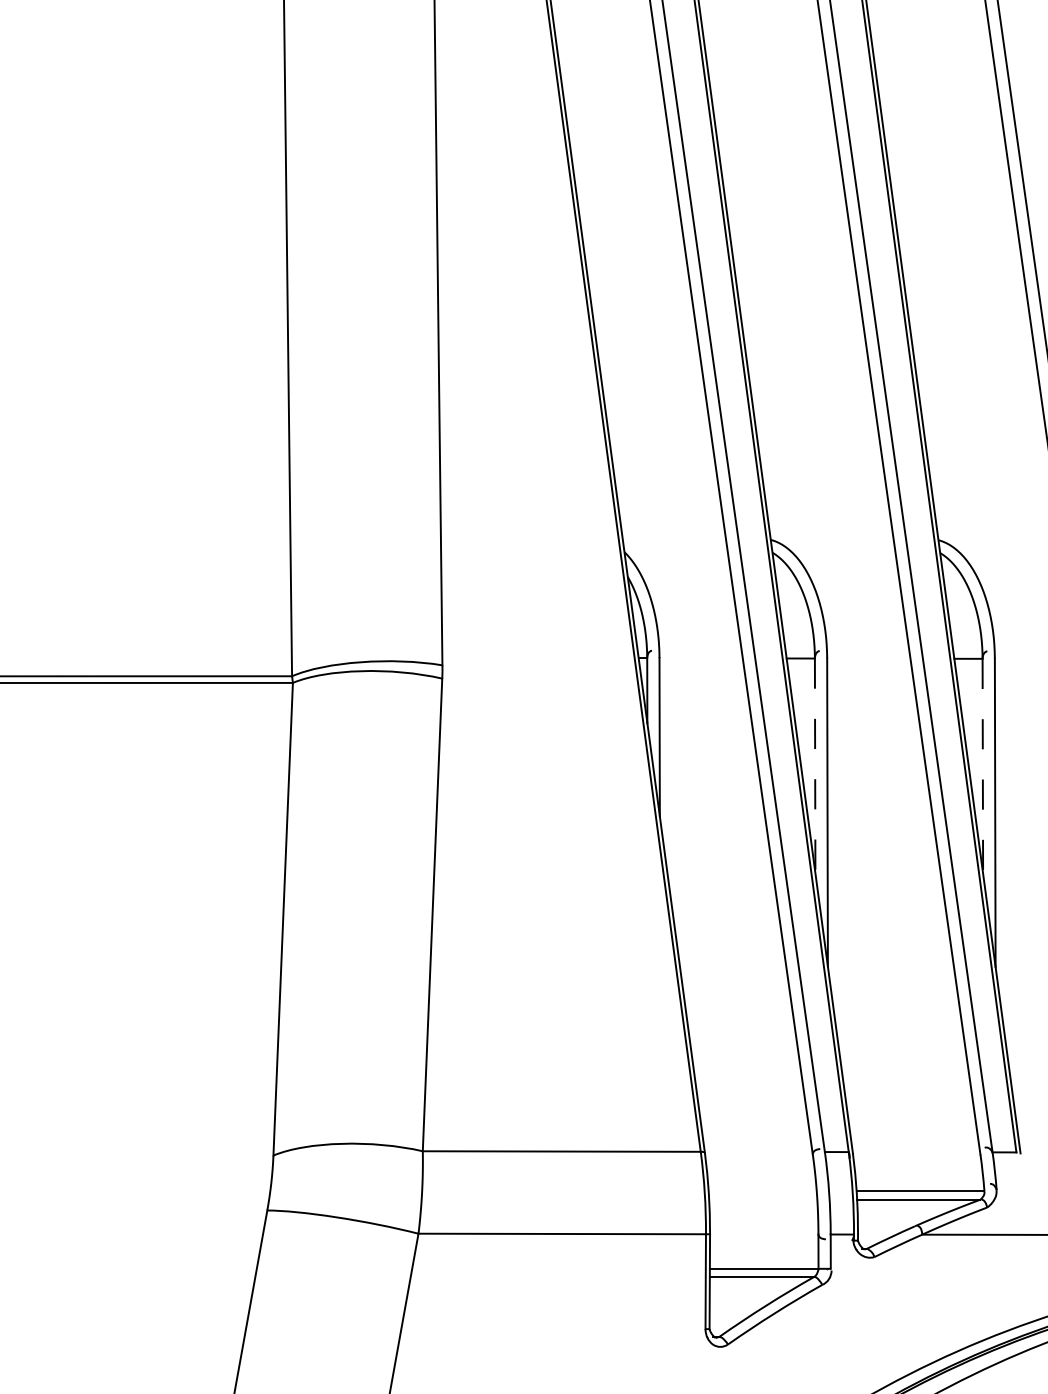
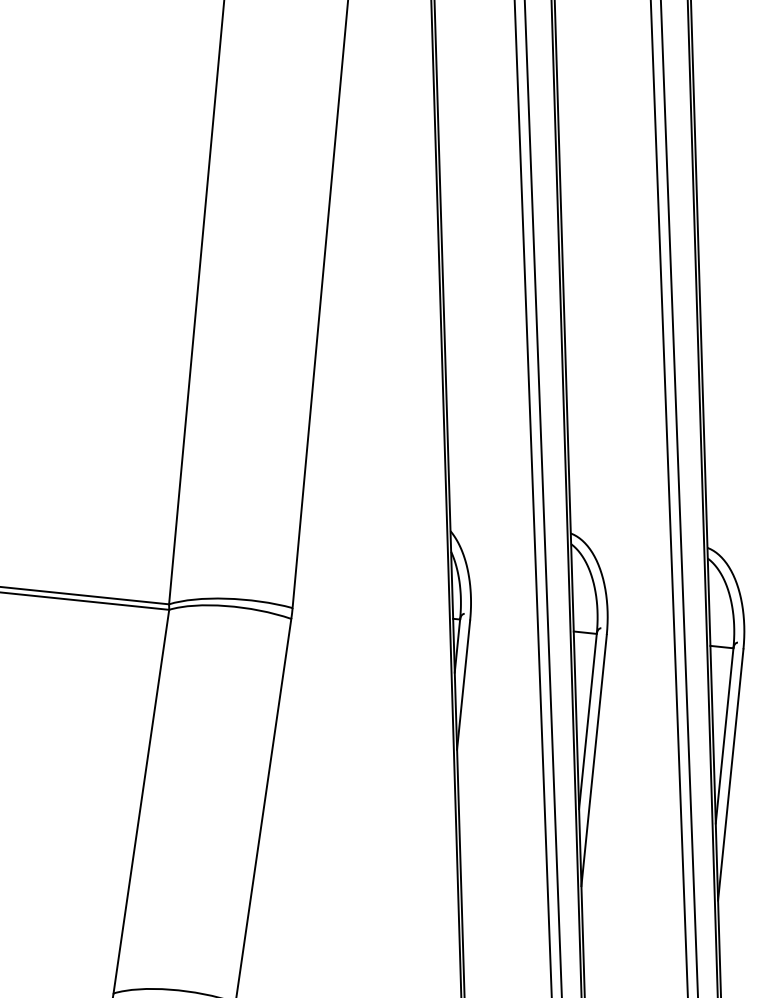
line: (815, 766) -> (588, 721), dashed -> solid
line: (982, 766) -> (724, 736), dashed -> solid

